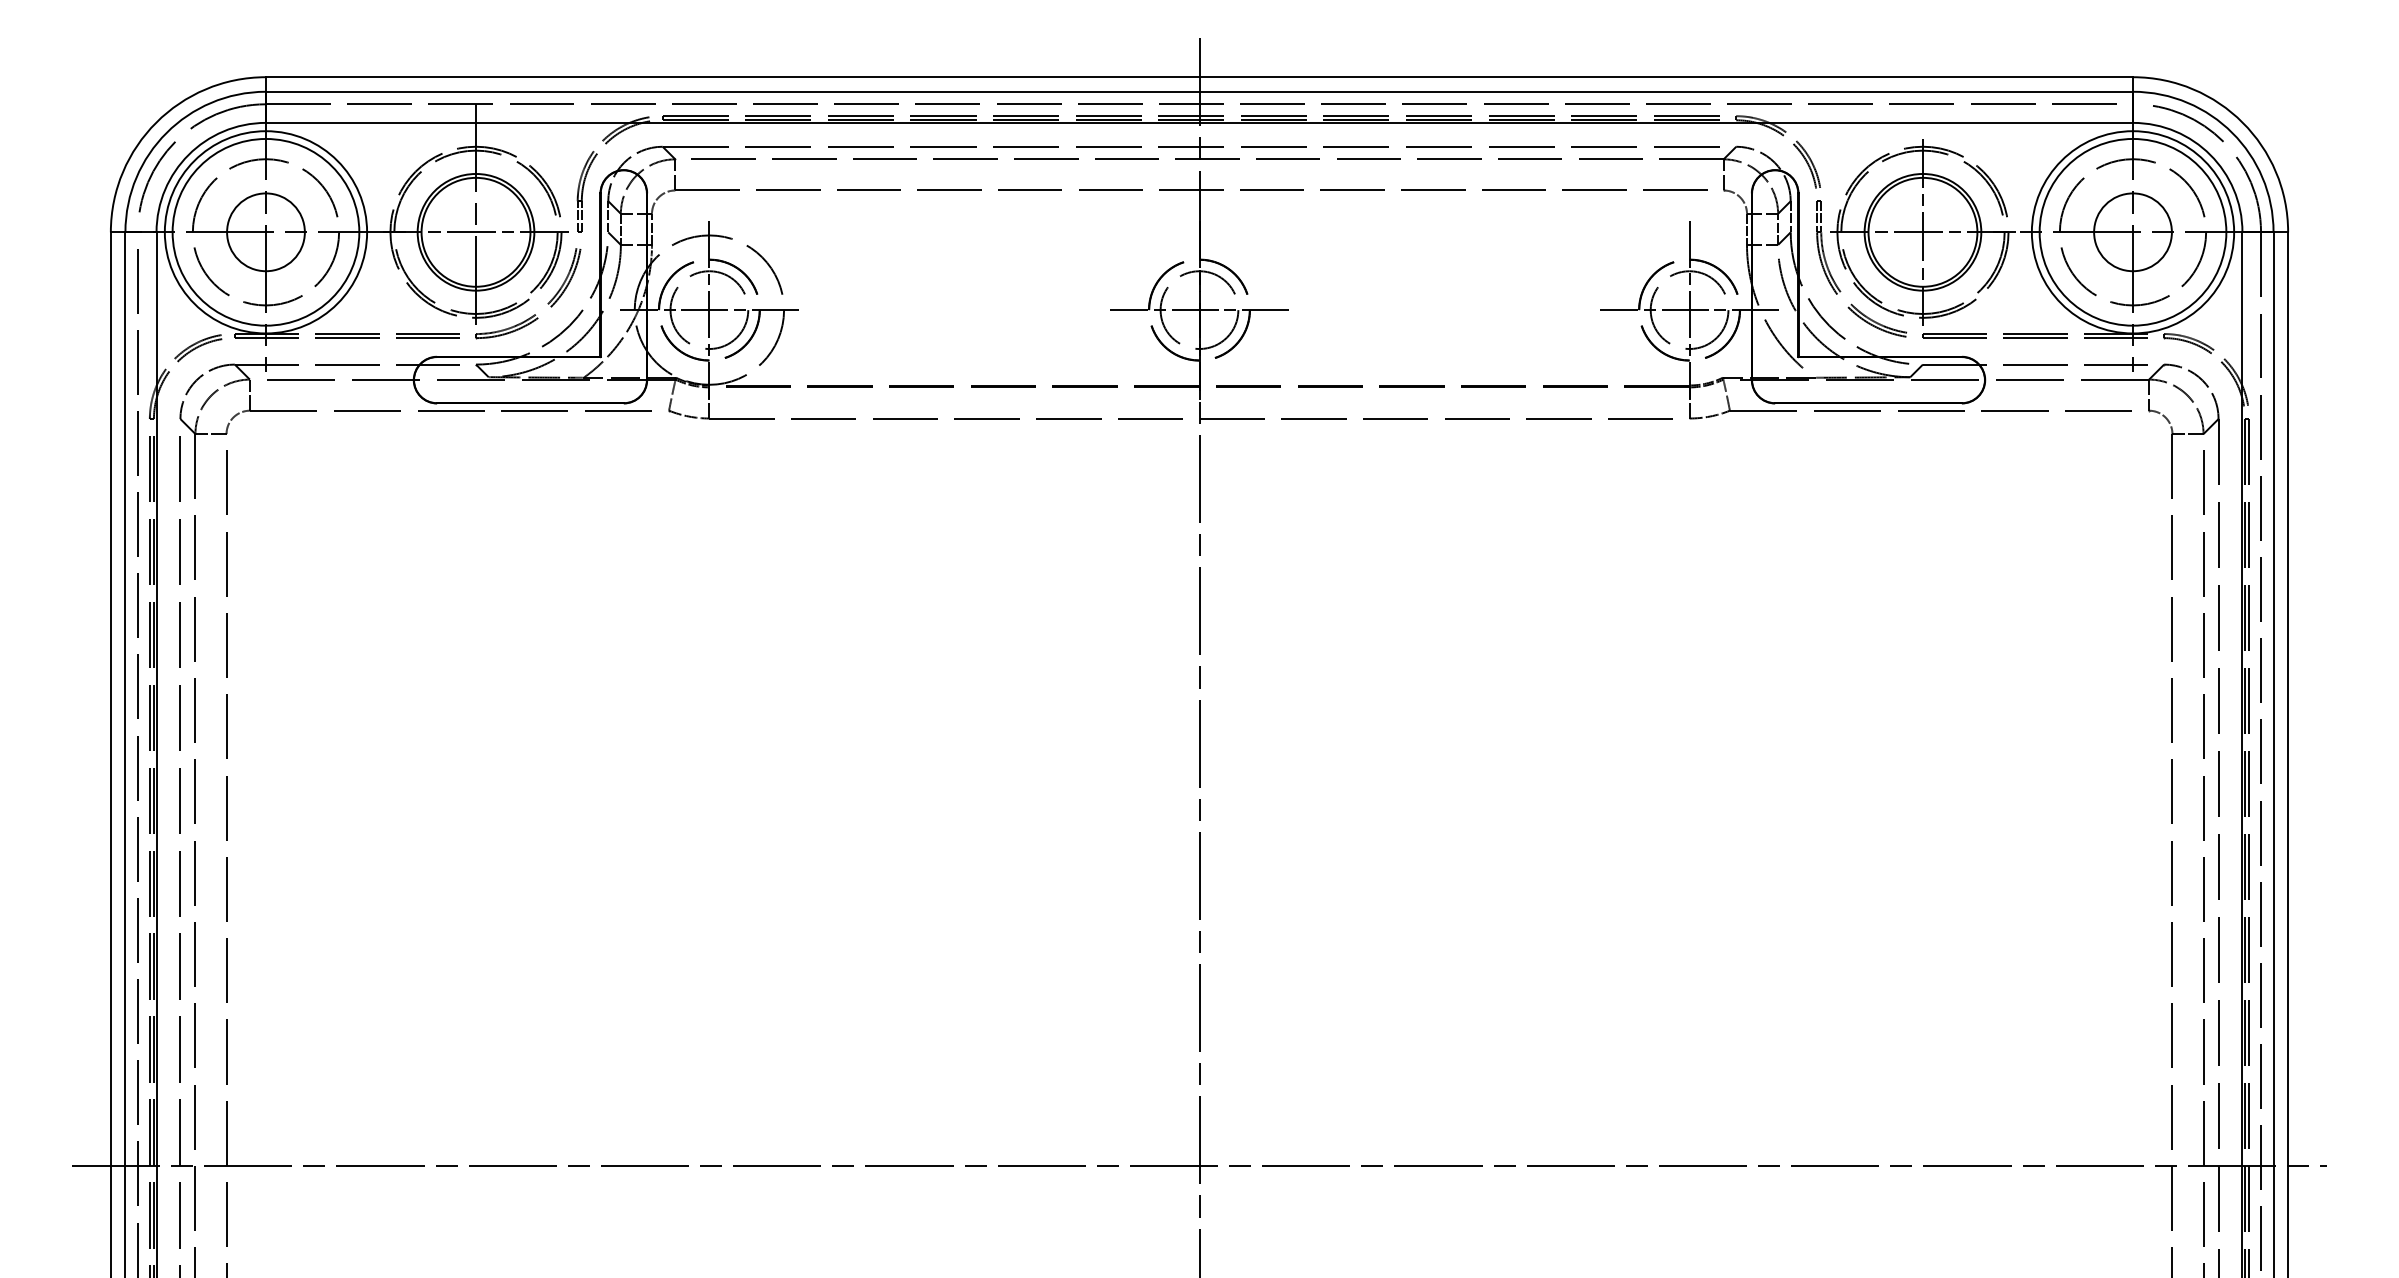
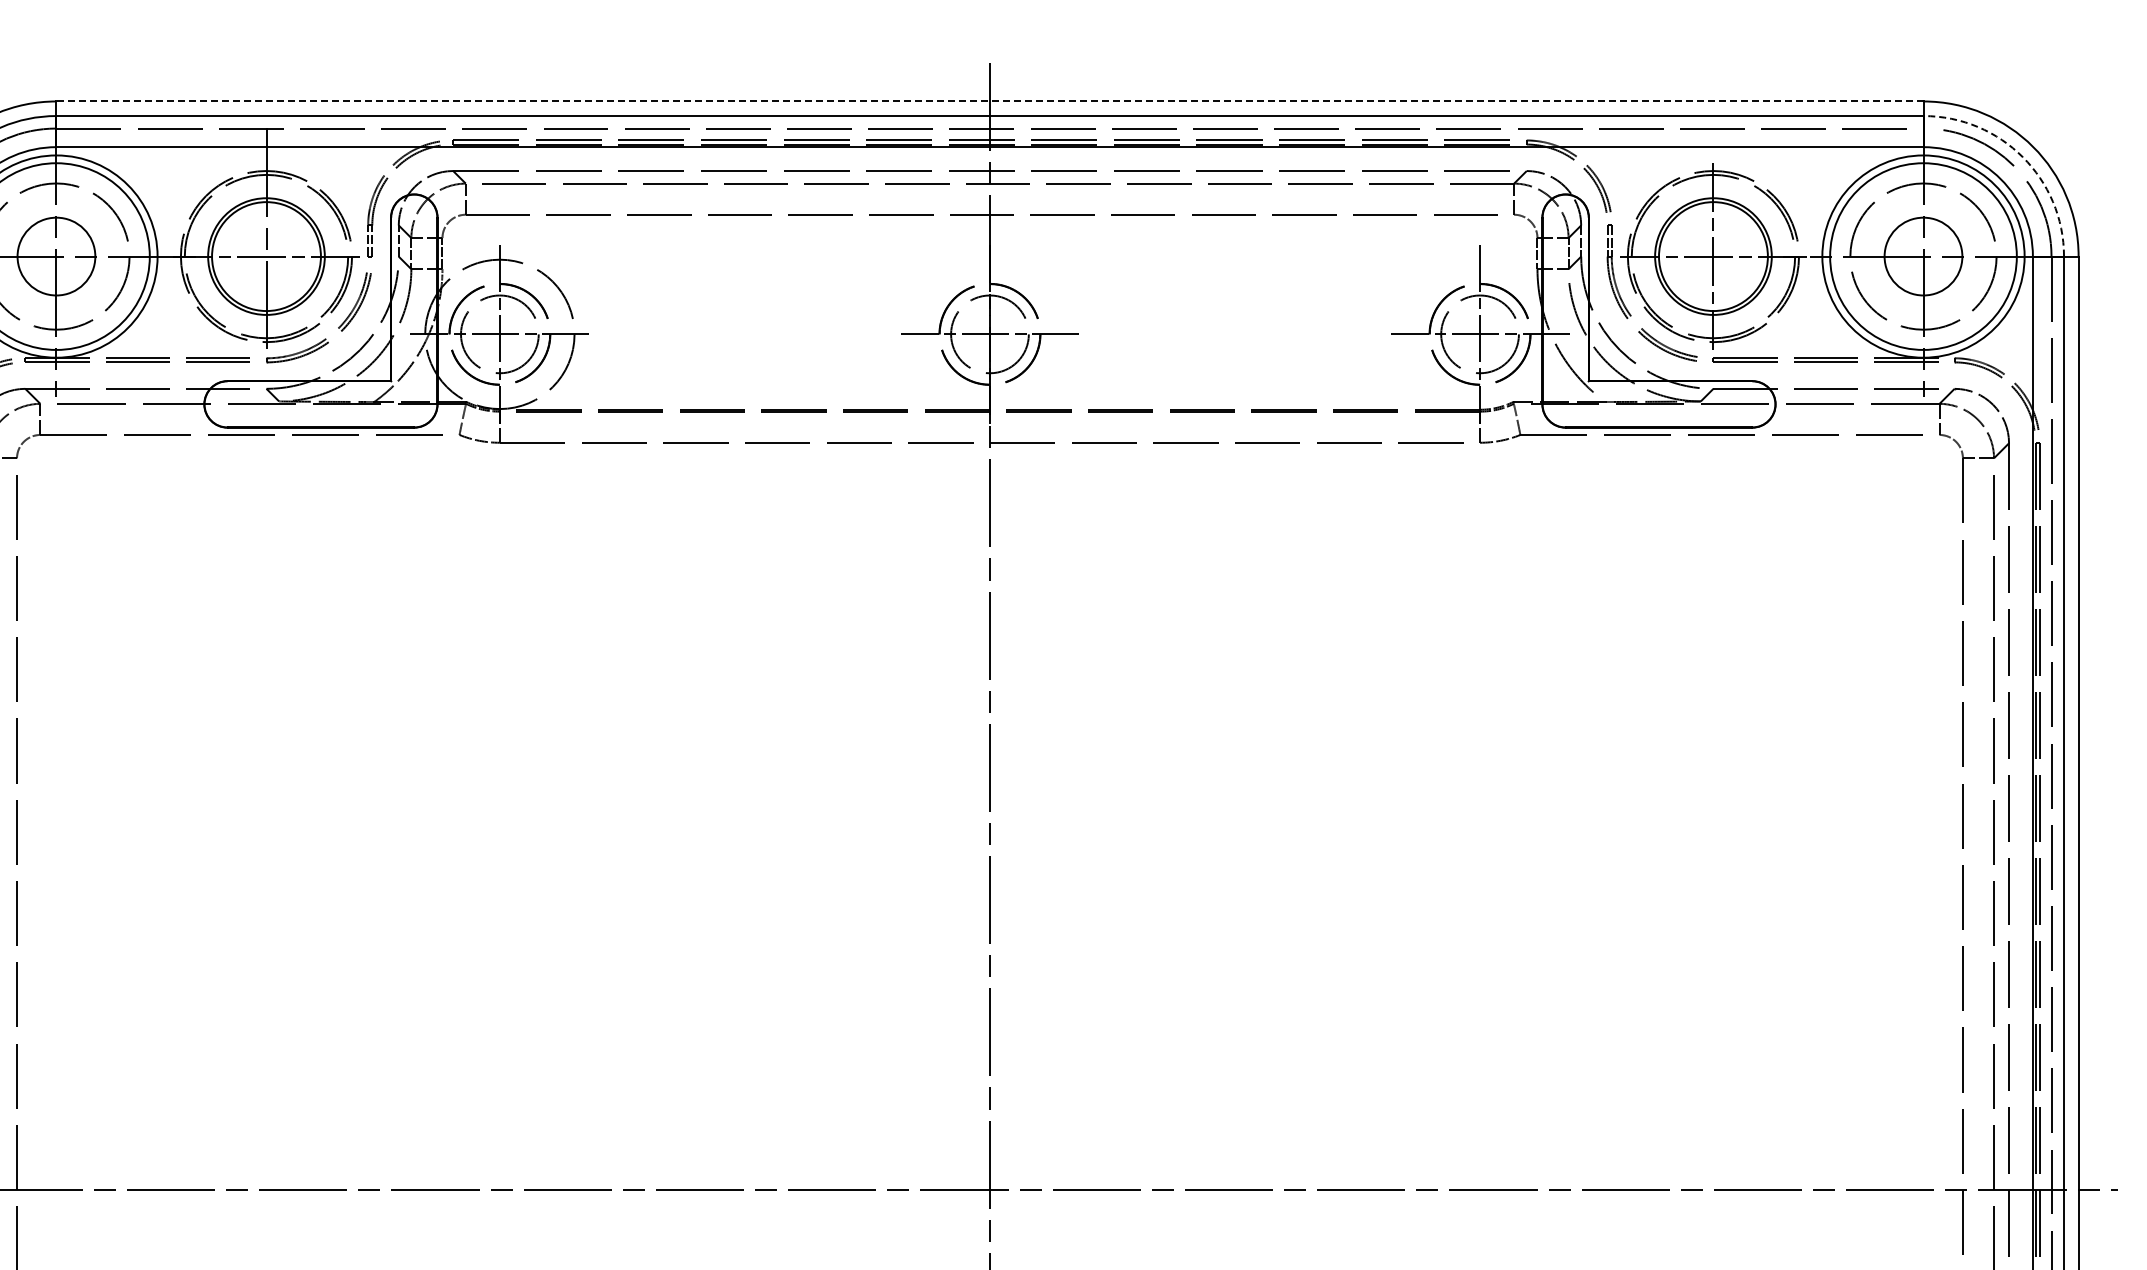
line: (1199, 77) -> (989, 101), solid -> dashed
arc: (2232, 132) -> (2022, 156), solid -> dashed

